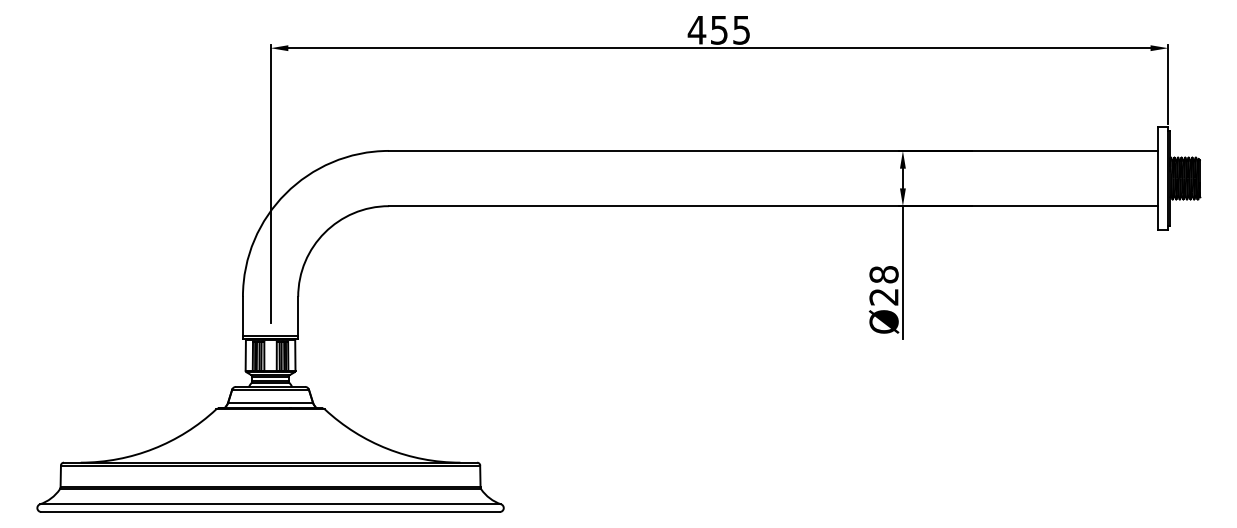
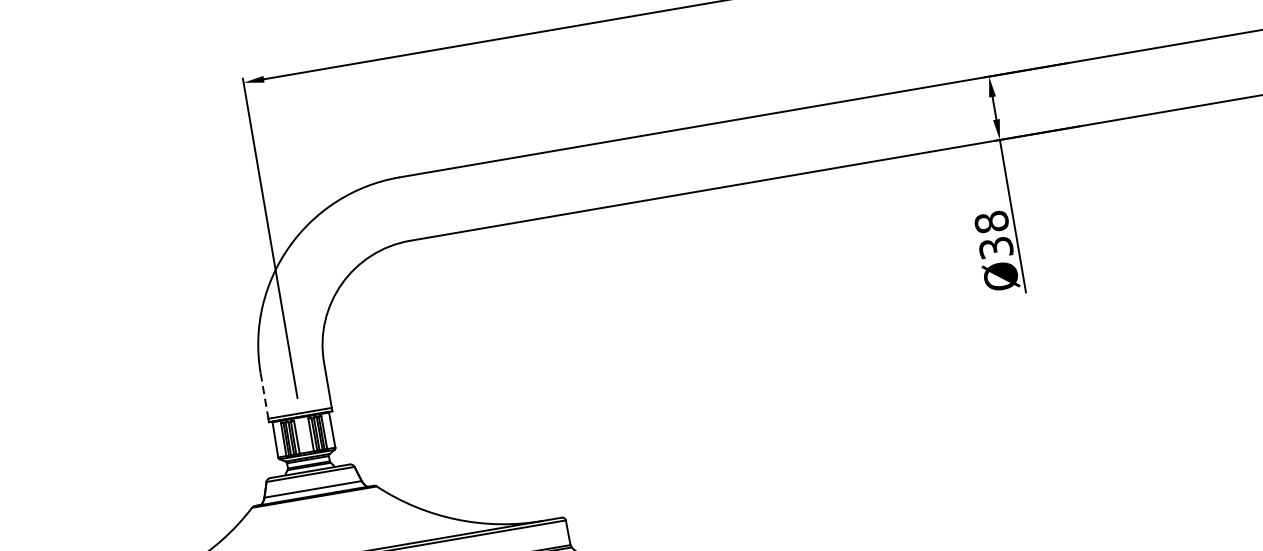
text: (883, 296) -> (995, 247), Ø28 -> Ø38
line: (242, 316) -> (264, 396), solid -> dashed

